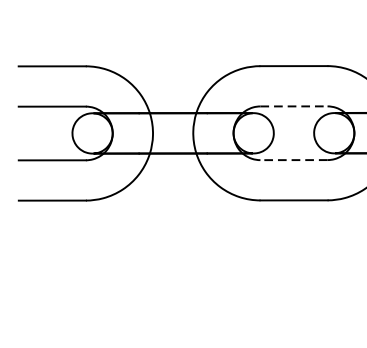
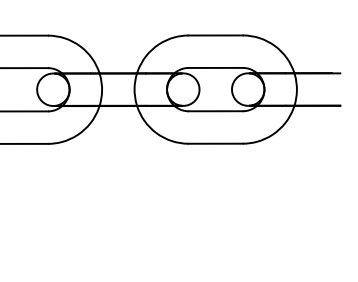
line: (294, 105) -> (216, 67), dashed -> solid
line: (293, 160) -> (215, 111), dashed -> solid

